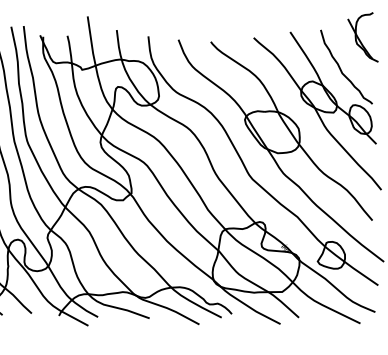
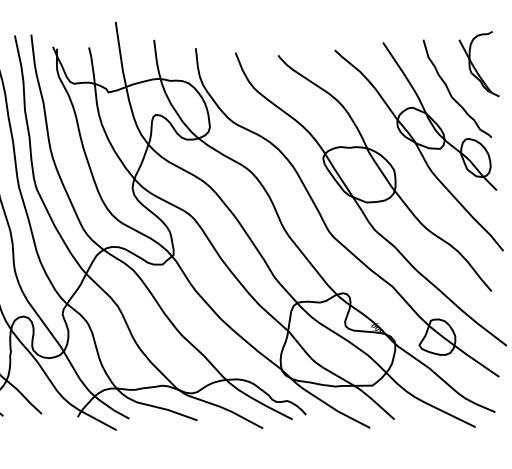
part: (362, 37) -> (478, 64), moved

